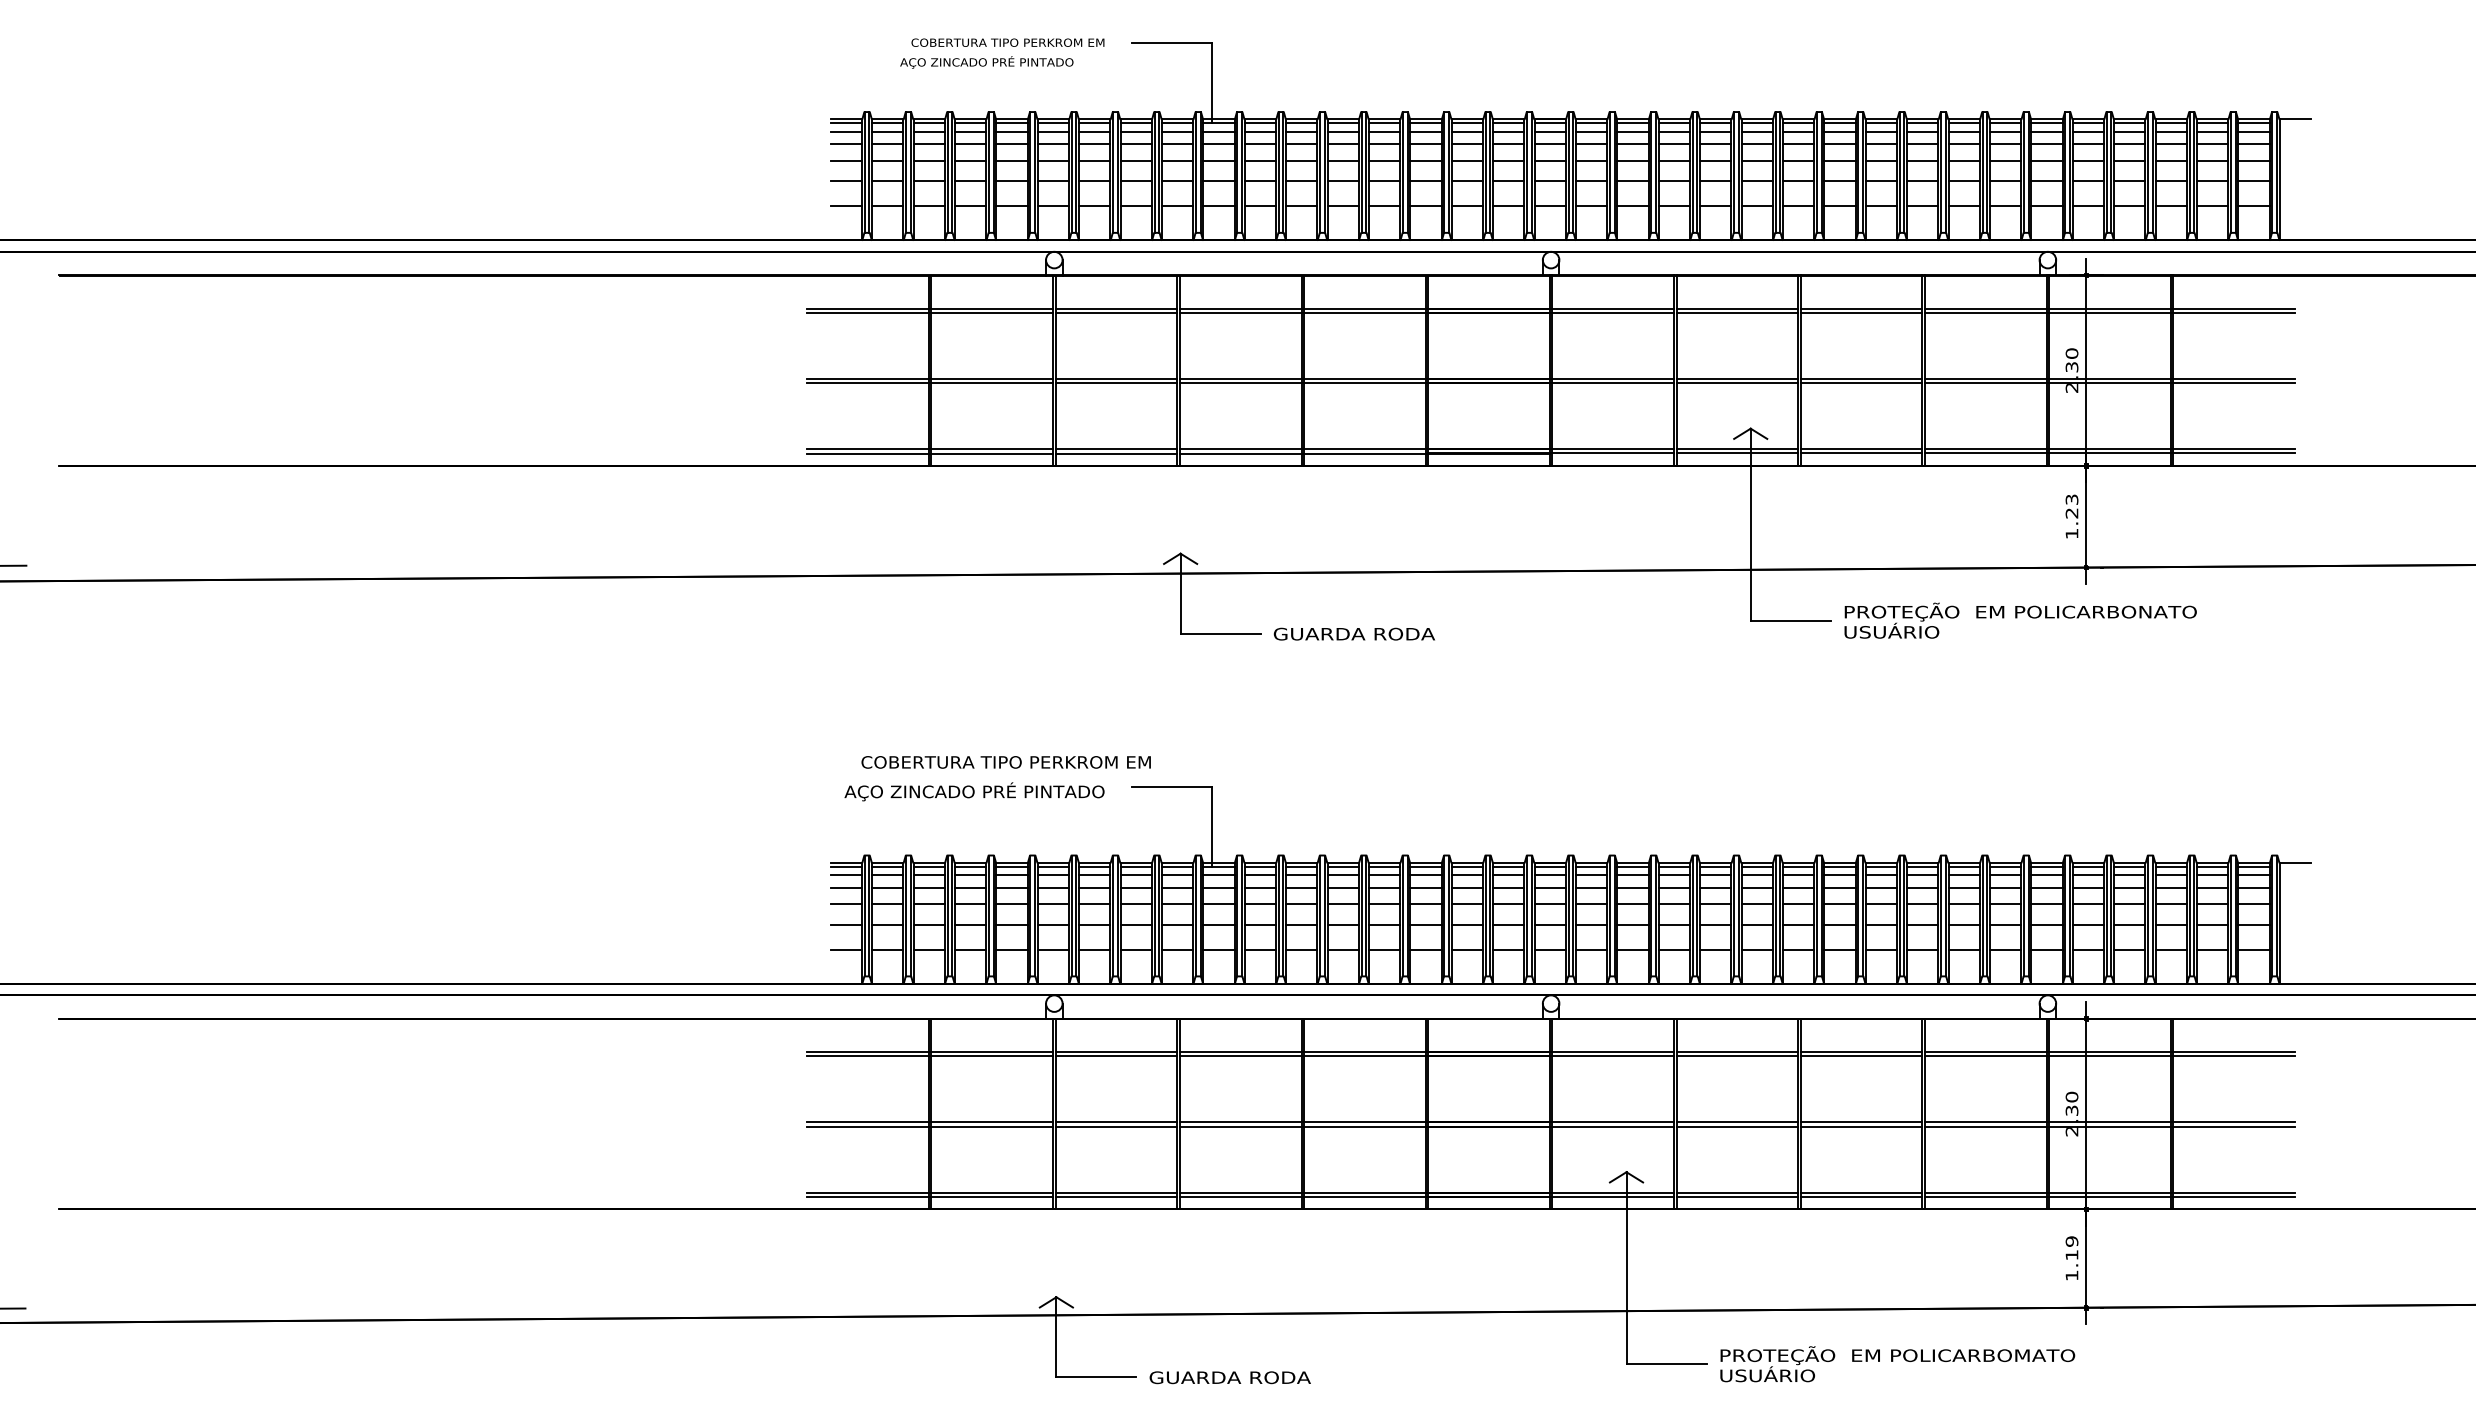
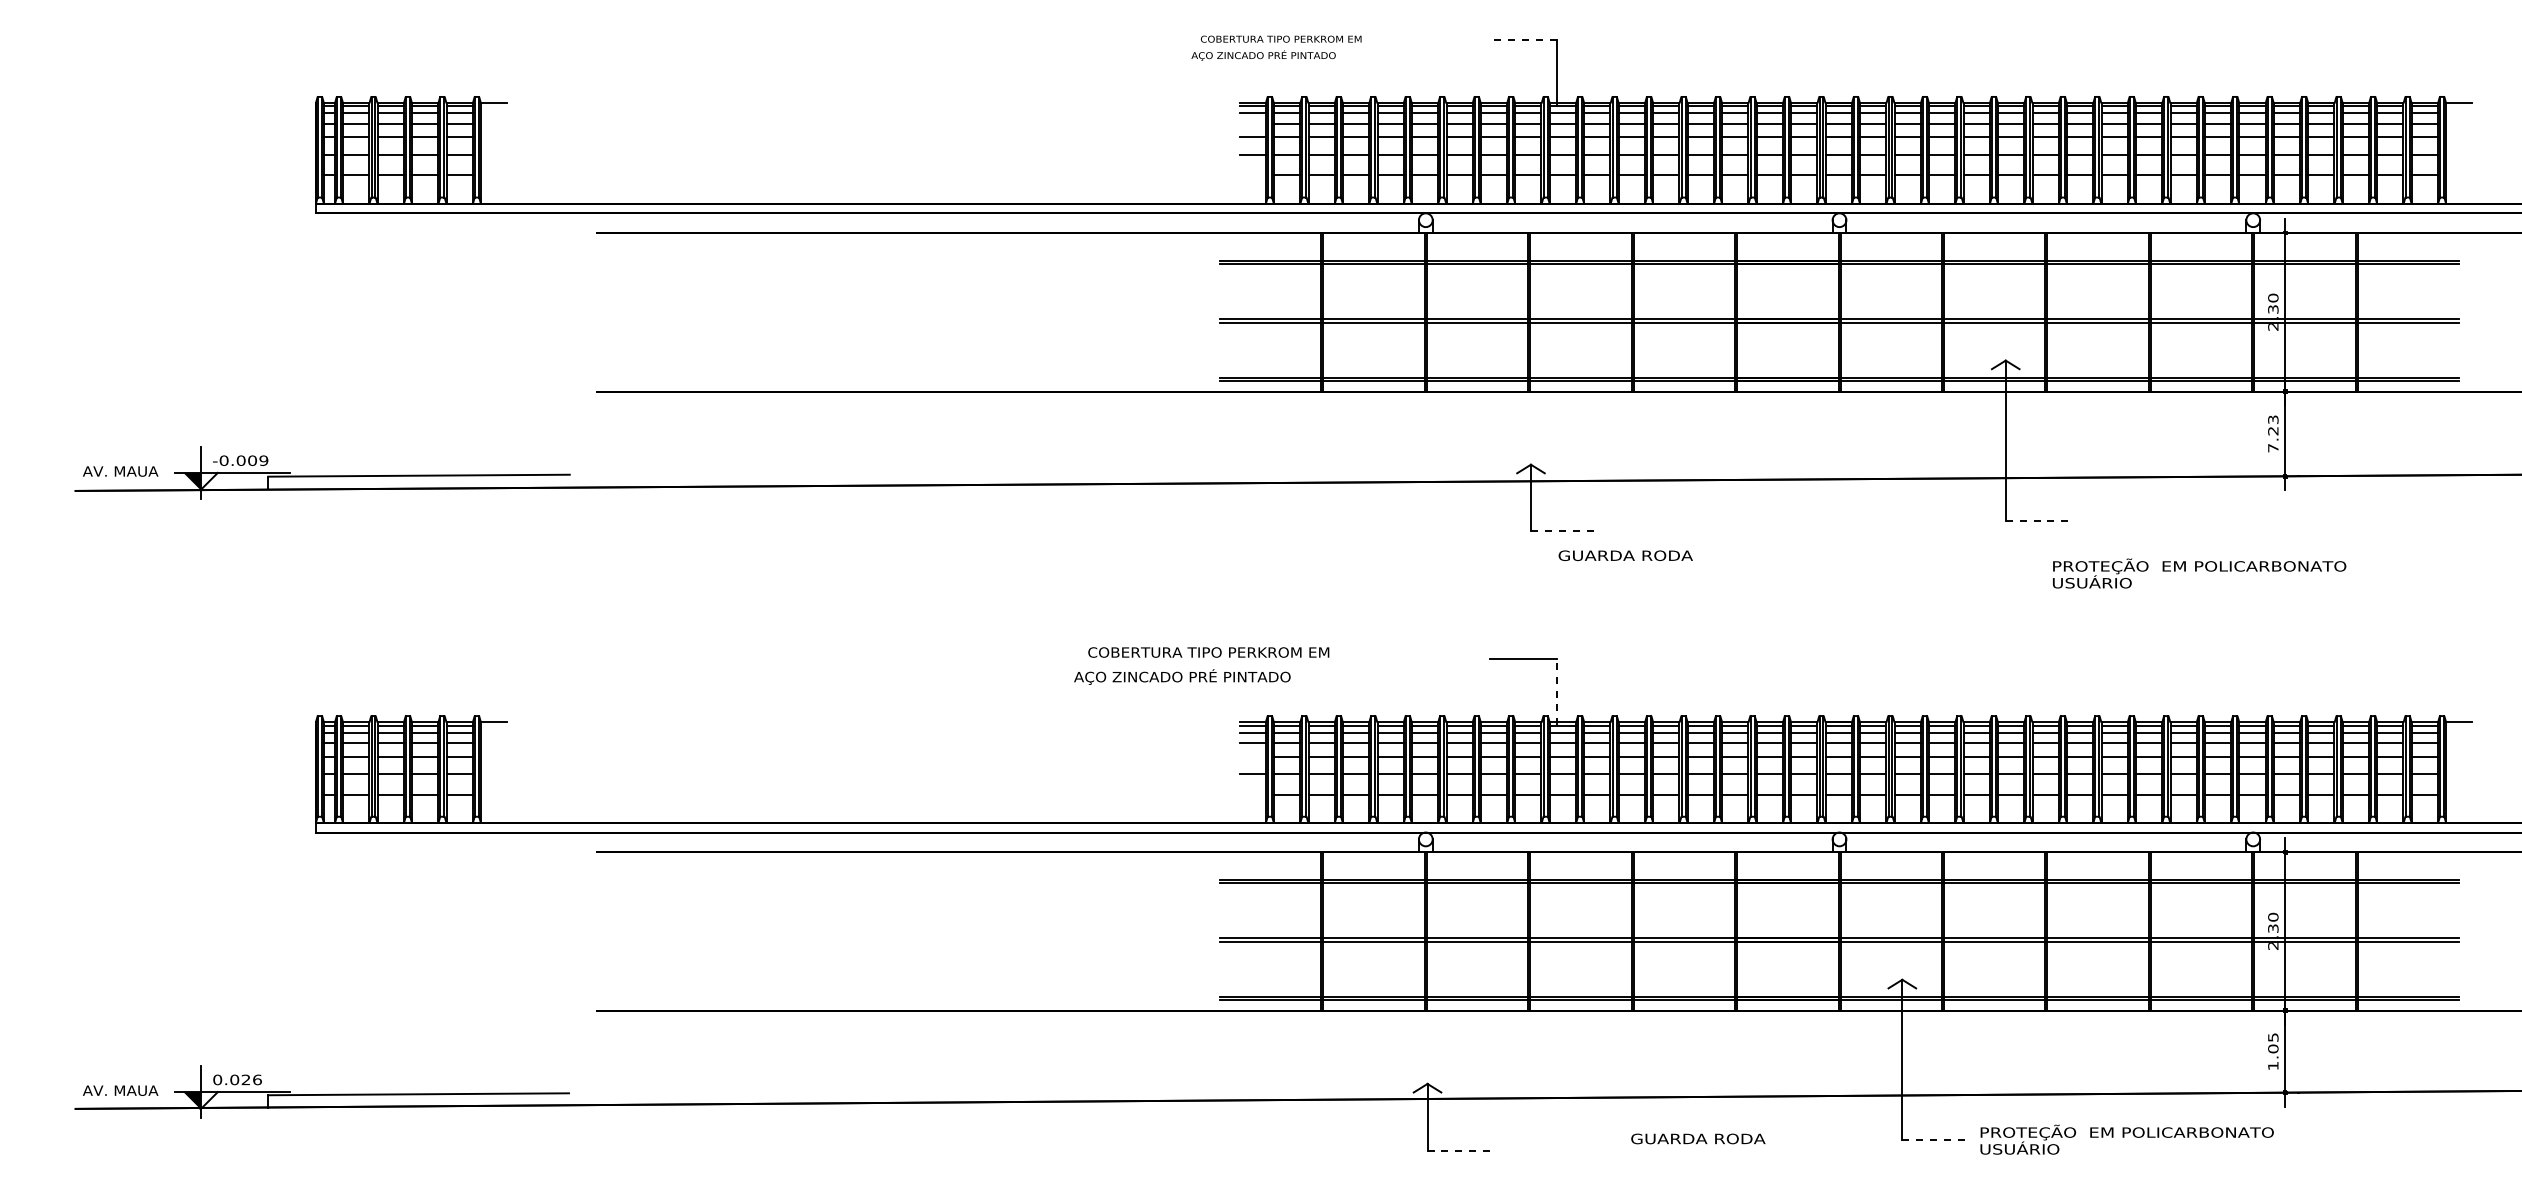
line: (1170, 43) -> (1522, 39), solid -> dashed
text: (1002, 52) -> (1276, 47), moved
line: (846, 143) -> (1252, 123), removed
line: (846, 206) -> (1252, 175), removed
text: (2072, 534) -> (2273, 448), 1.23 -> 7.23
line: (1791, 620) -> (2039, 520), solid -> dashed
text: (2020, 620) -> (2199, 573), moved
line: (1220, 633) -> (1564, 531), solid -> dashed
text: (1354, 633) -> (1625, 555), moved
text: (997, 777) -> (1201, 665), moved
line: (1211, 826) -> (1556, 691), solid -> dashed
line: (846, 904) -> (1252, 756), removed
line: (846, 949) -> (1252, 794), removed
text: (2072, 1248) -> (2273, 1043), 1.19 -> 1.05
text: (2045, 1355) -> (2251, 1132), PROTEÇÃO  EM POLICARBOMATO -> PROTEÇÃO  EM POLICARBONATO
line: (1667, 1363) -> (1936, 1139), solid -> dashed
line: (1097, 1377) -> (1461, 1150), solid -> dashed
text: (1230, 1377) -> (1698, 1138), moved

